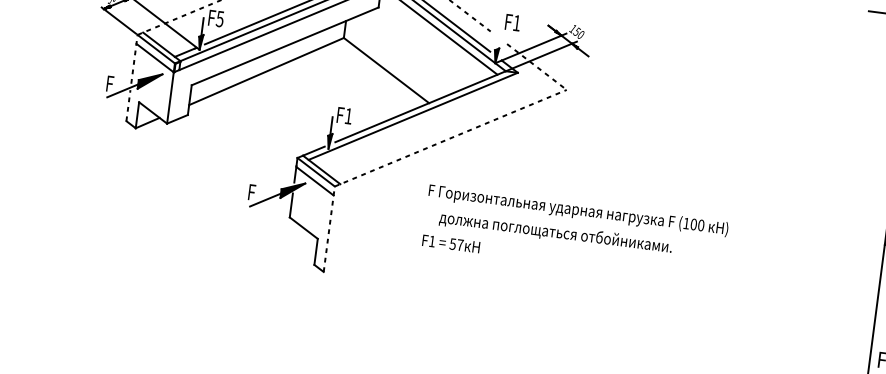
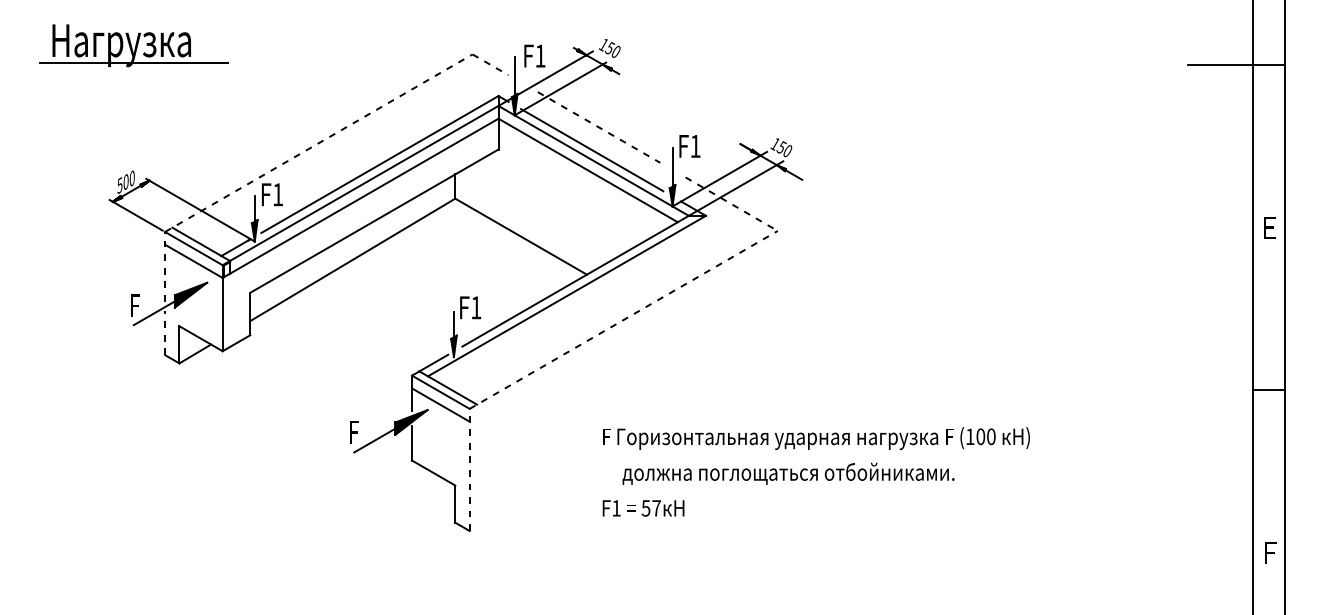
text: (219, 18) -> (277, 194), F5 -> F1
line: (498, 35) -> (672, 167), added
text: (574, 233) -> (815, 471), moved

